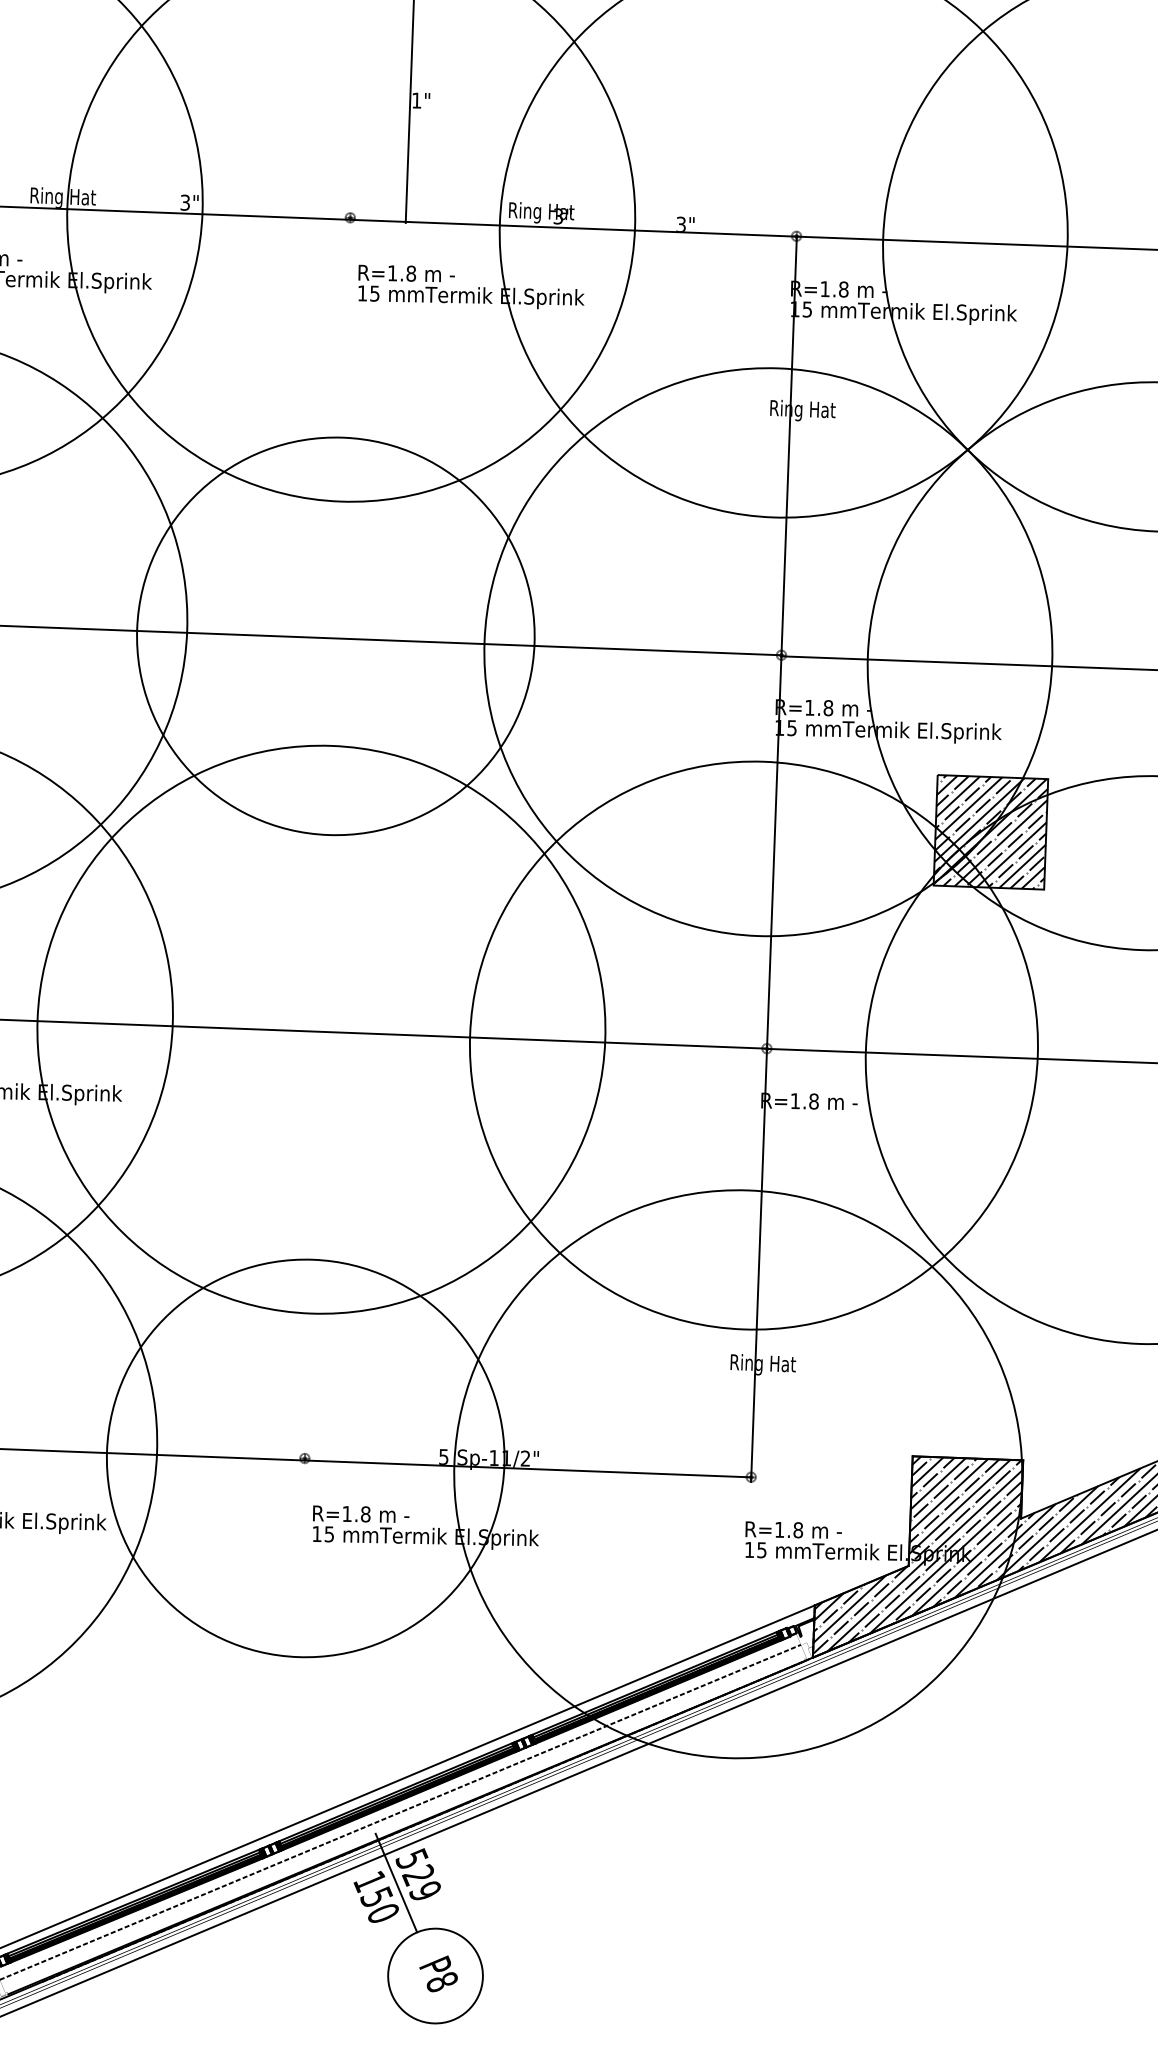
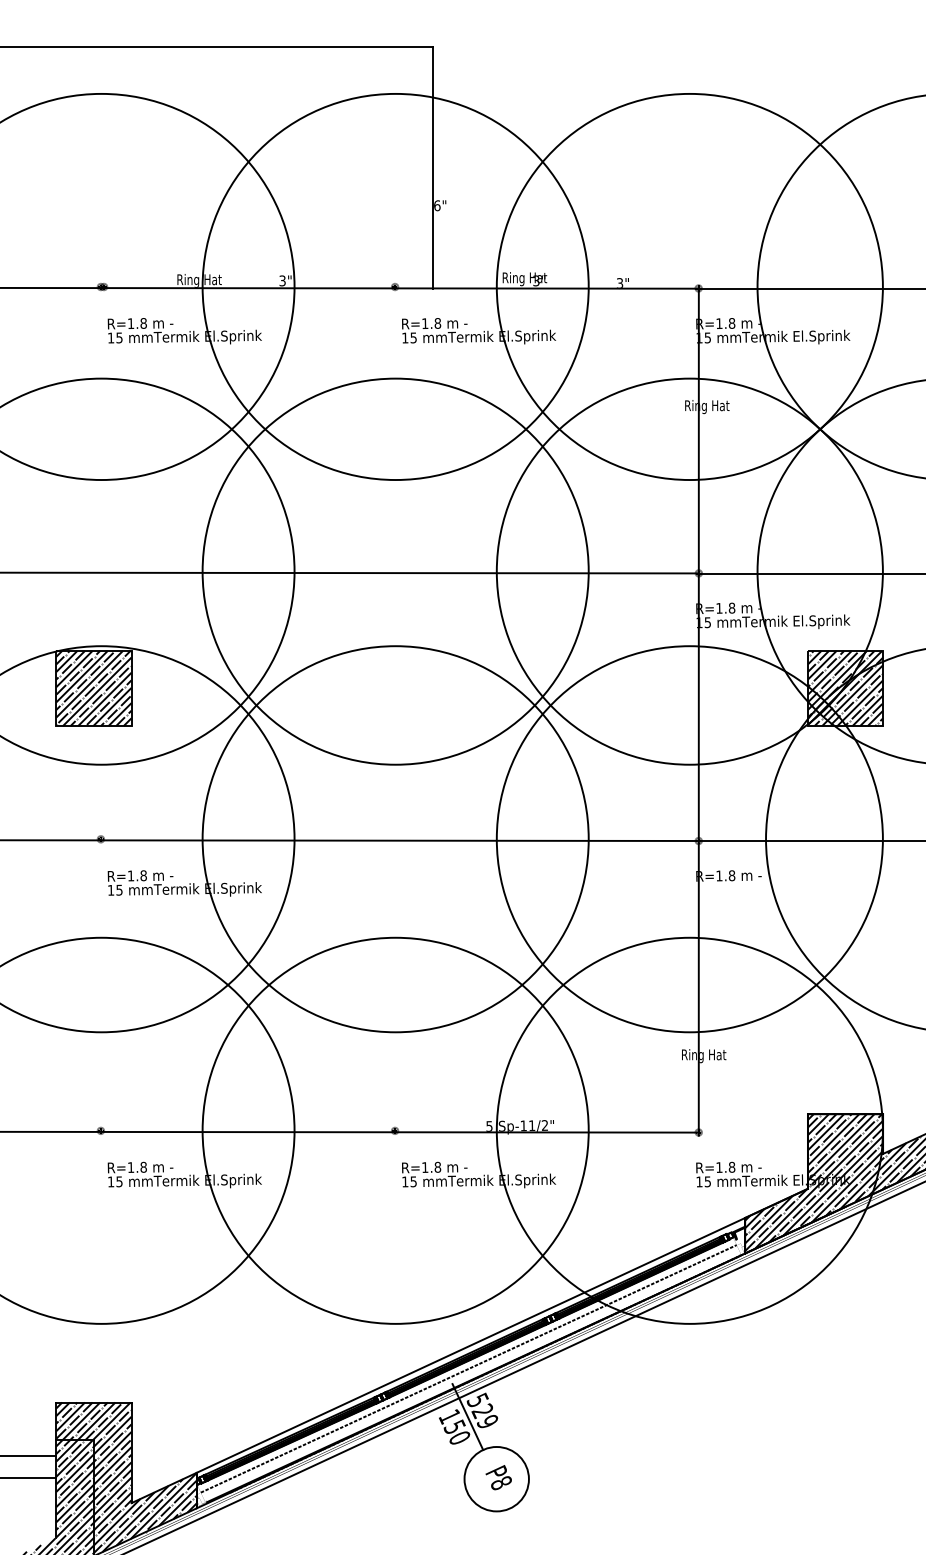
text: (417, 100) -> (437, 205), 1" -> 6"
circle: (335, 636) -> (395, 571), size x1.43
circle: (305, 1457) -> (395, 1130), size x1.43

